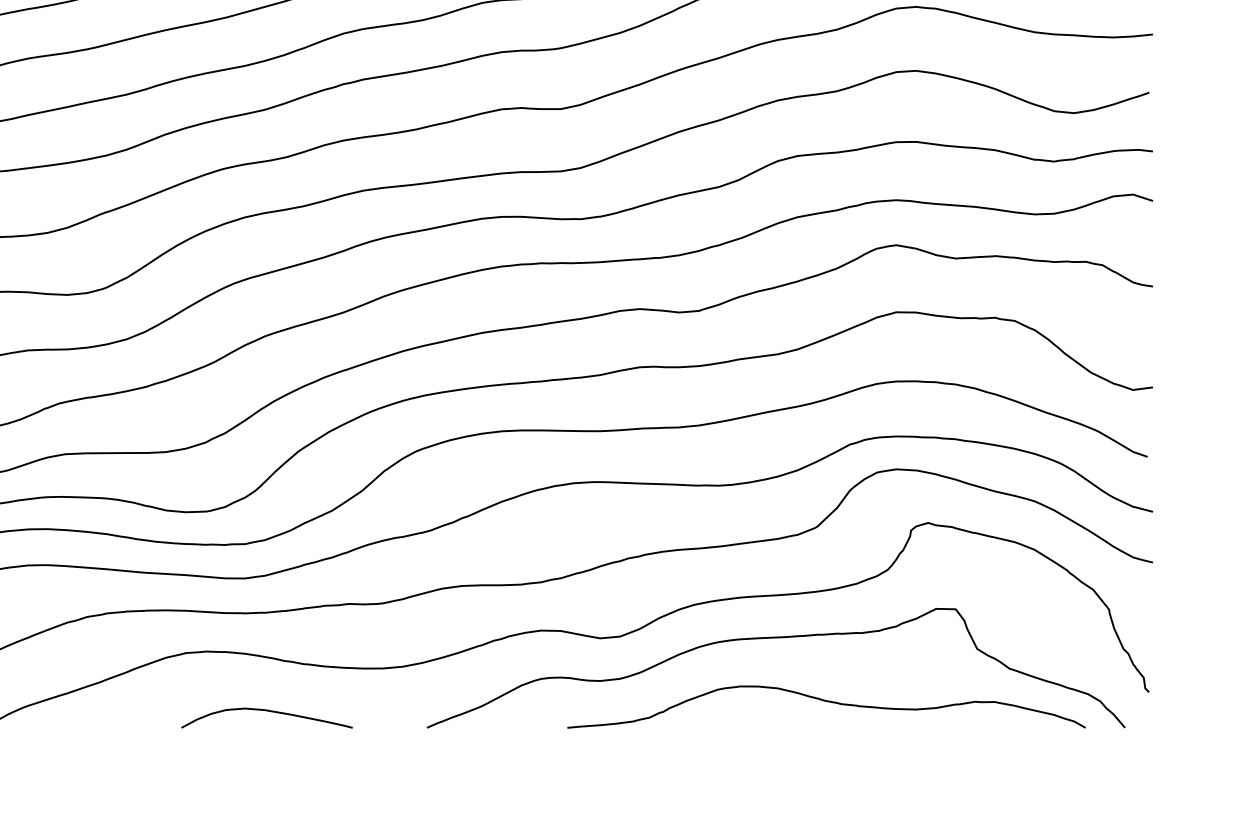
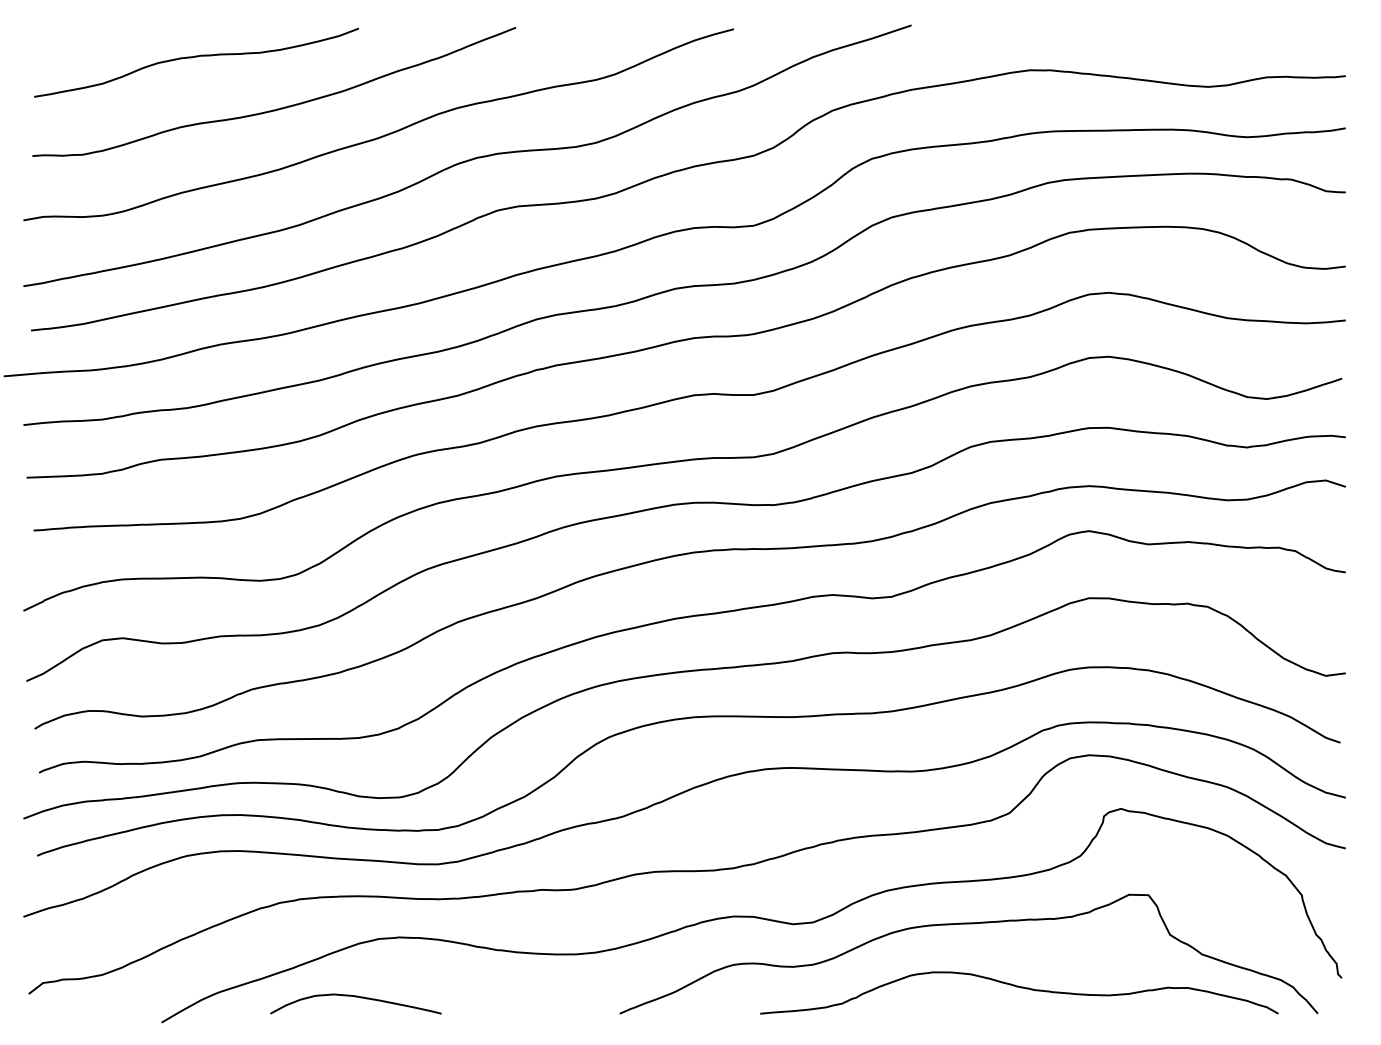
curve: (266, 711) -> (355, 997), moved

